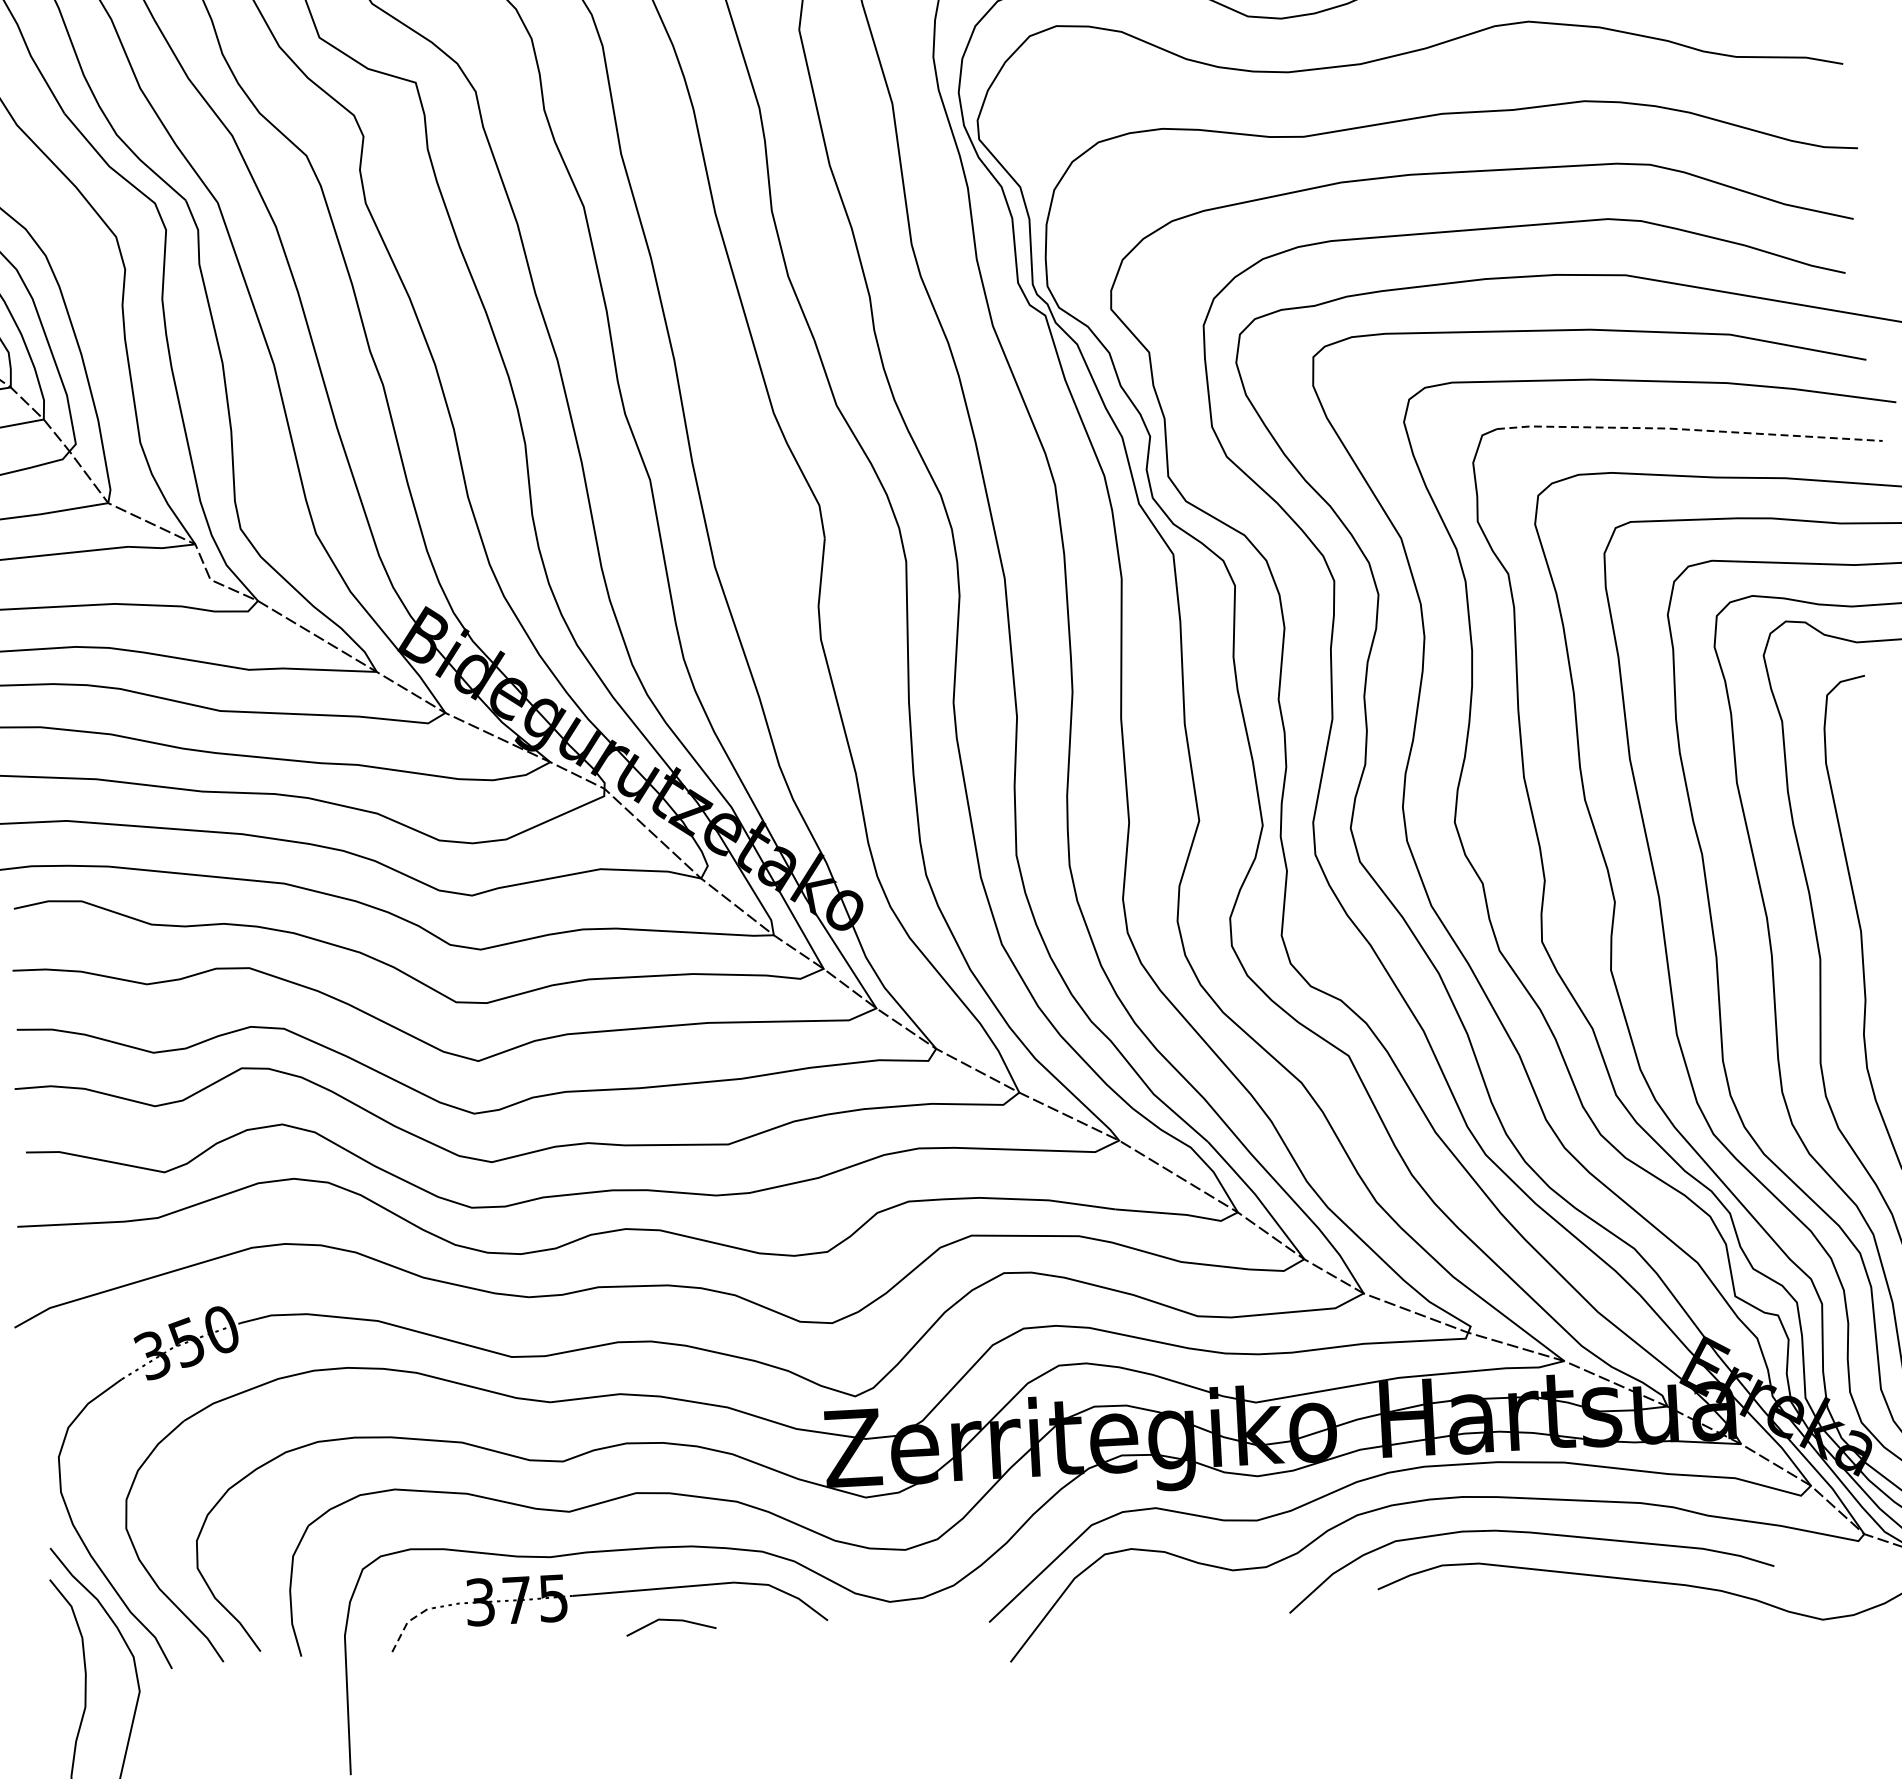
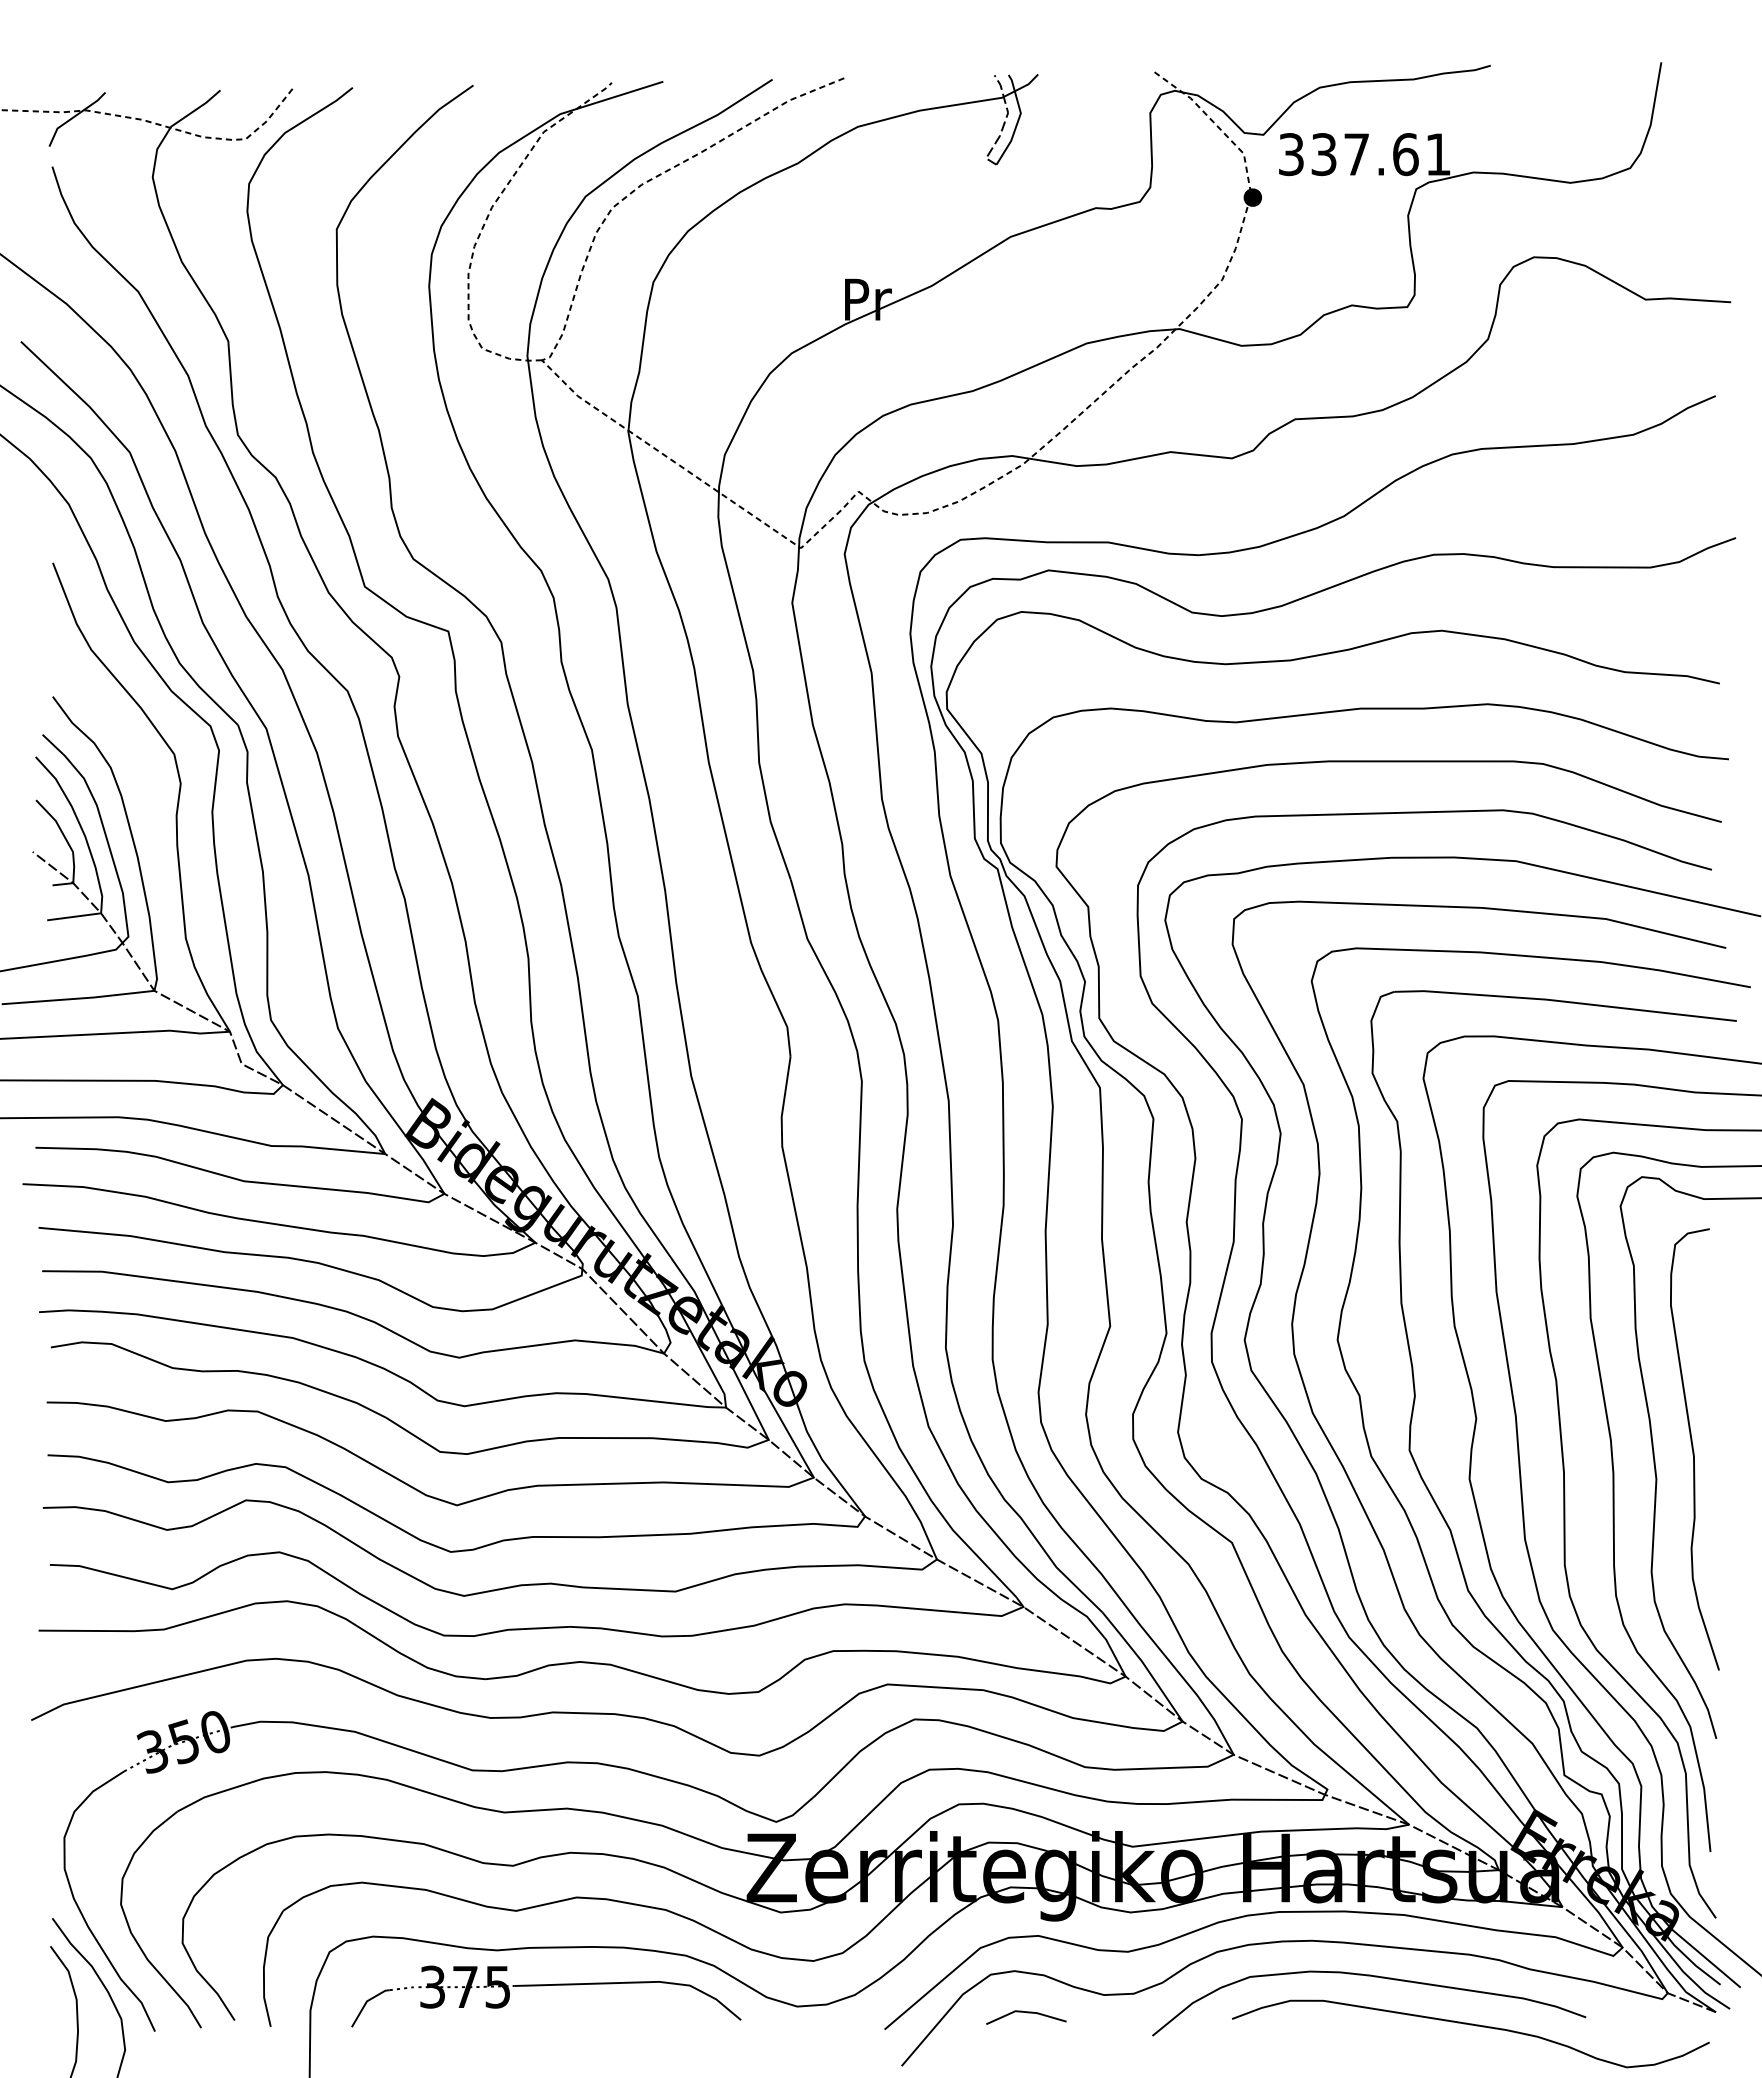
line: (1689, 429) -> (1565, 1001), dashed -> solid
line: (671, 1621) -> (1026, 2013), moved
line: (408, 1622) -> (367, 2001), dashed -> solid

